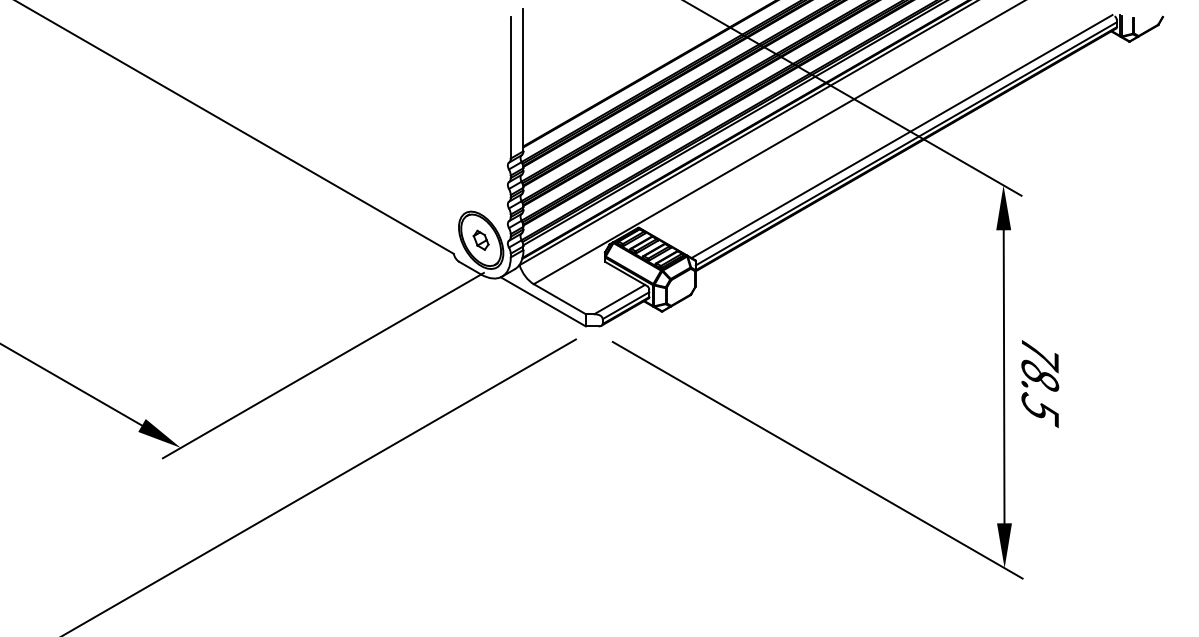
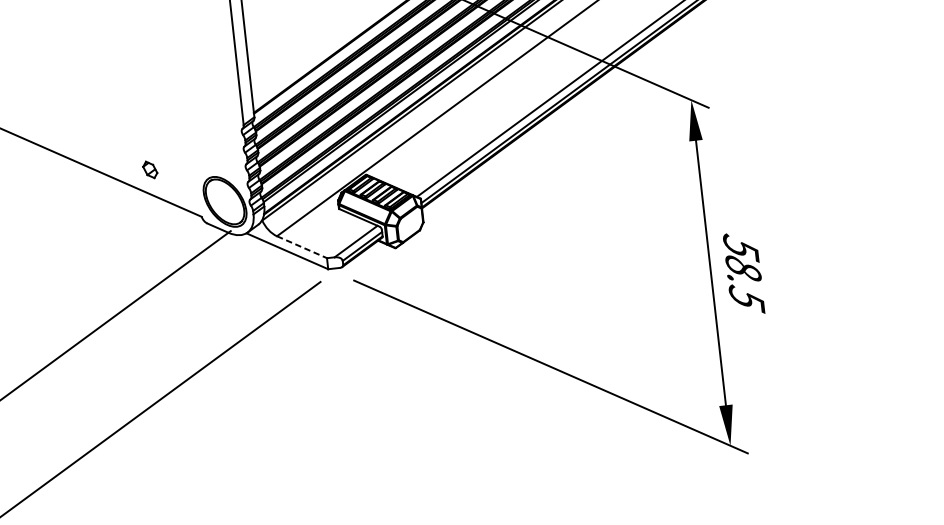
part: (480, 239) -> (149, 169), moved
line: (560, 299) -> (302, 247), solid -> dashed
text: (1039, 354) -> (740, 249), 78.5 -> 58.5

